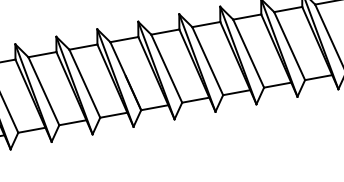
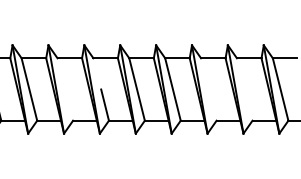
line: (289, 46) -> (244, 89), removed
line: (248, 53) -> (208, 89), removed
line: (124, 76) -> (100, 89), removed
line: (85, 83) -> (65, 89), removed

